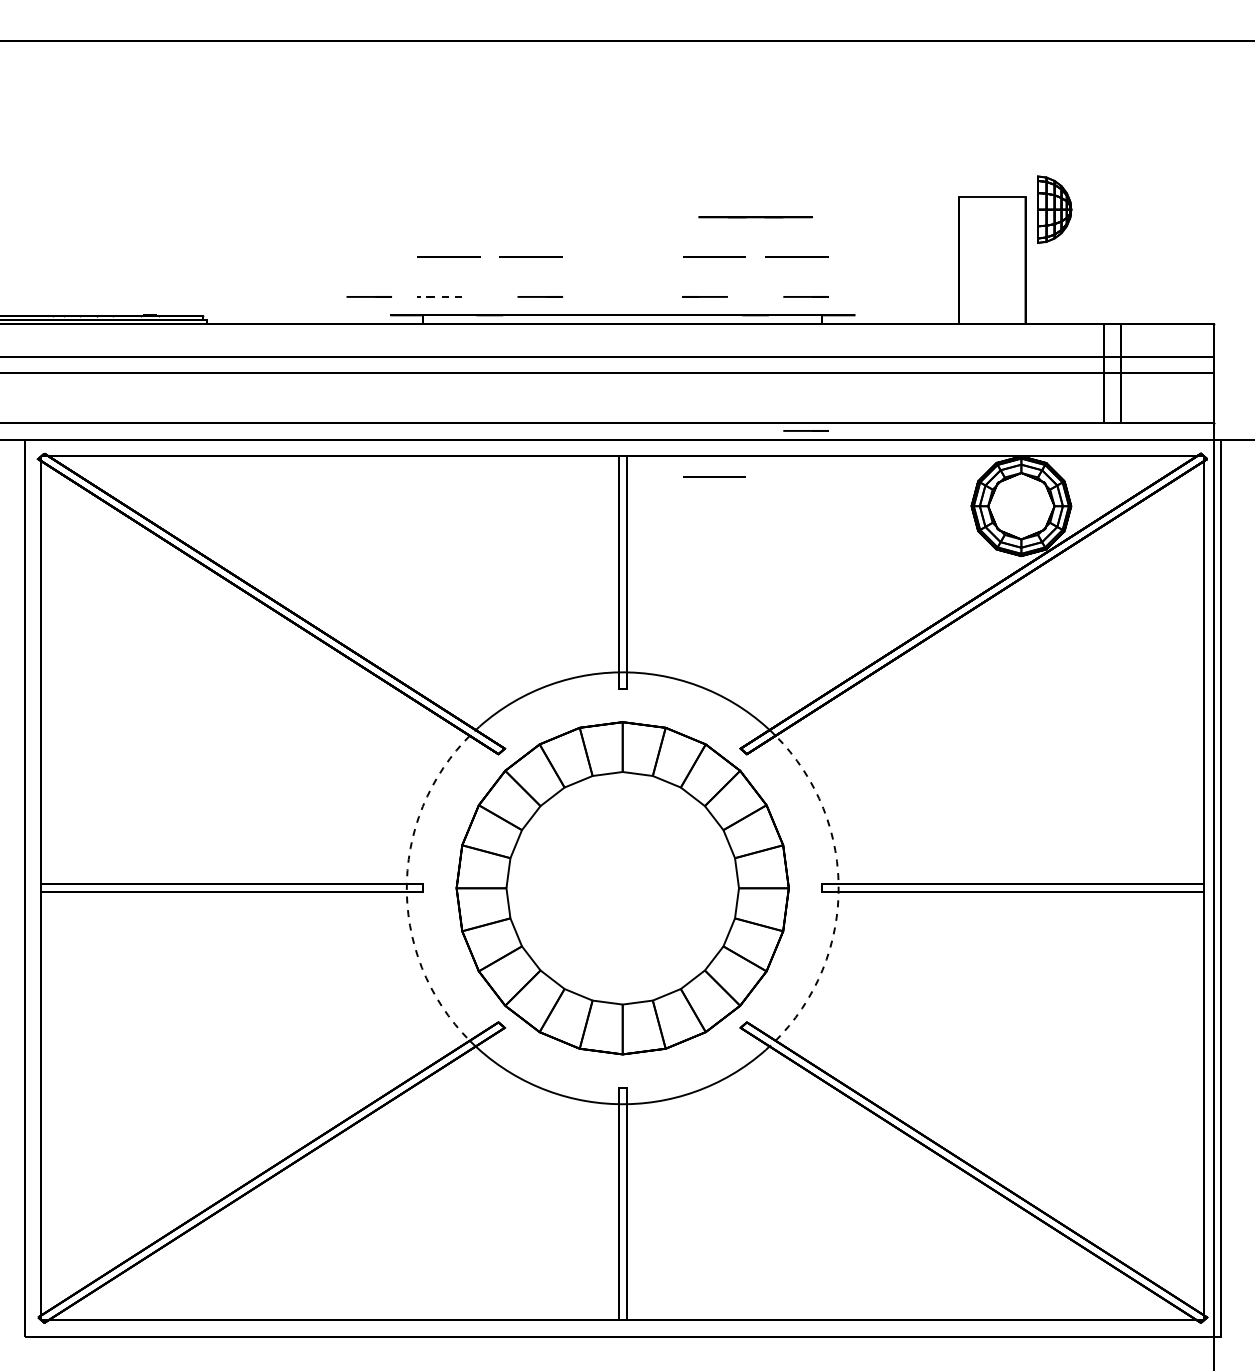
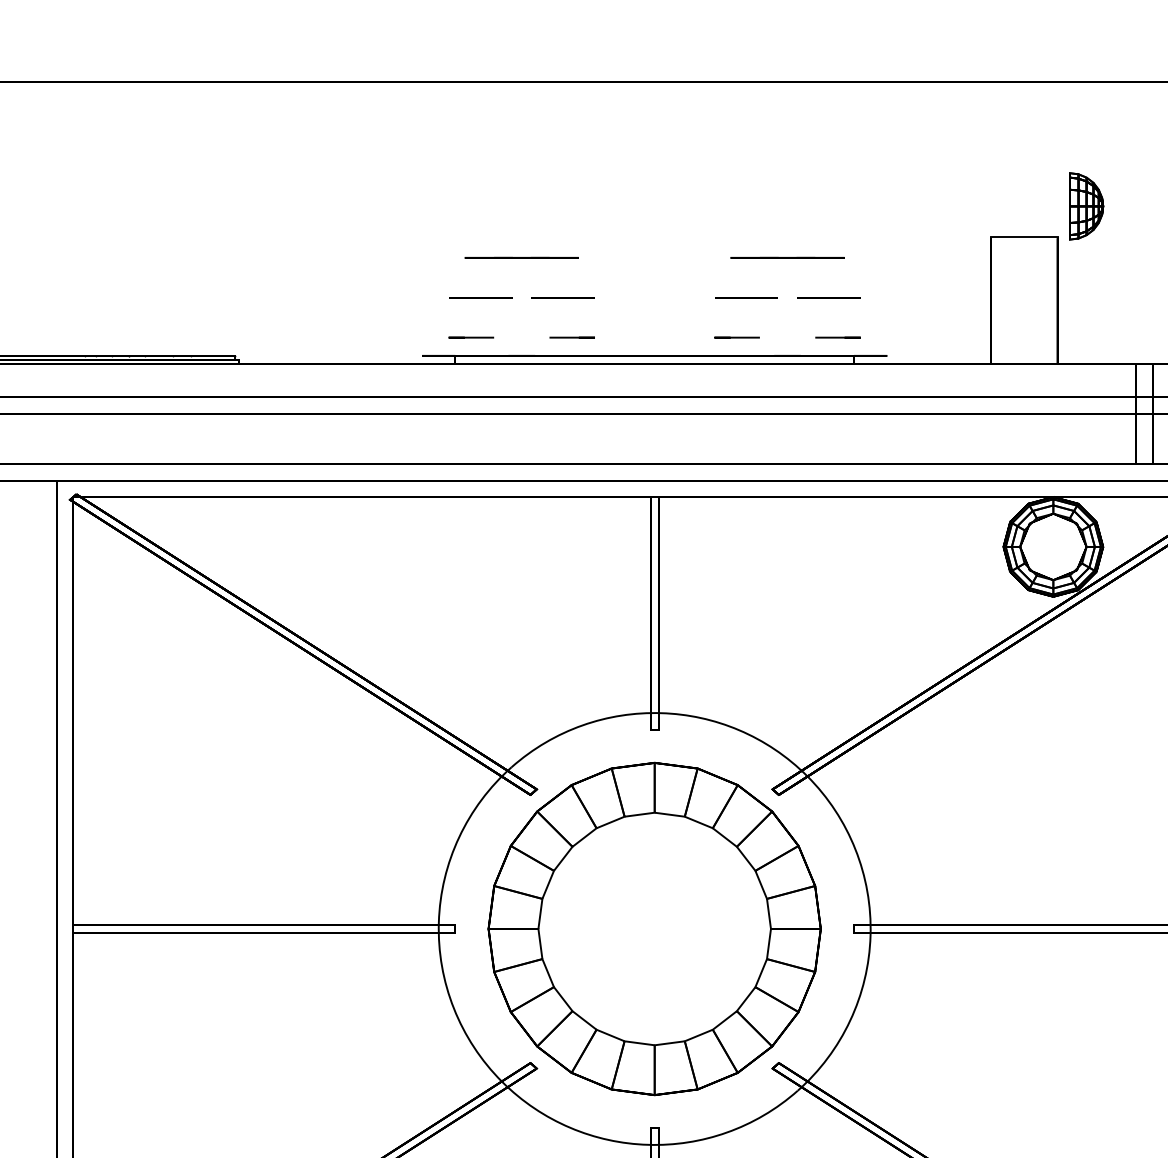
part: (1054, 209) -> (1086, 206), moved
line: (489, 217) -> (521, 258), added
line: (368, 296) -> (400, 337), removed
arc: (427, 296) -> (459, 337), dashed -> solid
line: (805, 430) -> (837, 471), removed
line: (714, 476) -> (746, 517), removed
arc: (406, 881) -> (438, 922), dashed -> solid
arc: (838, 894) -> (870, 935), dashed -> solid

